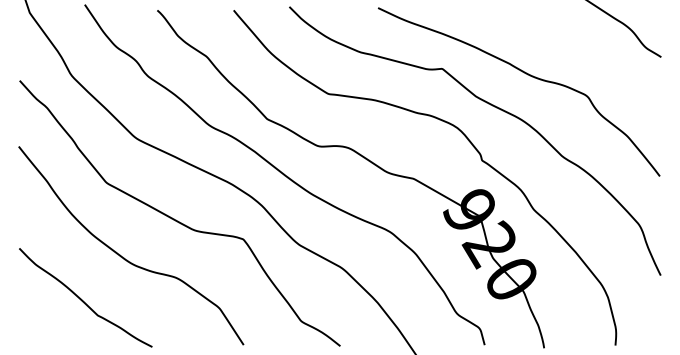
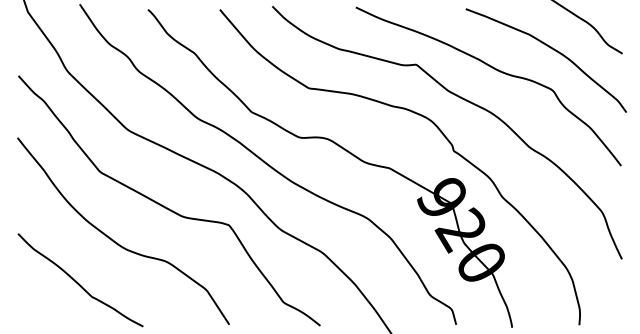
curve: (587, 53) -> (553, 50), added

